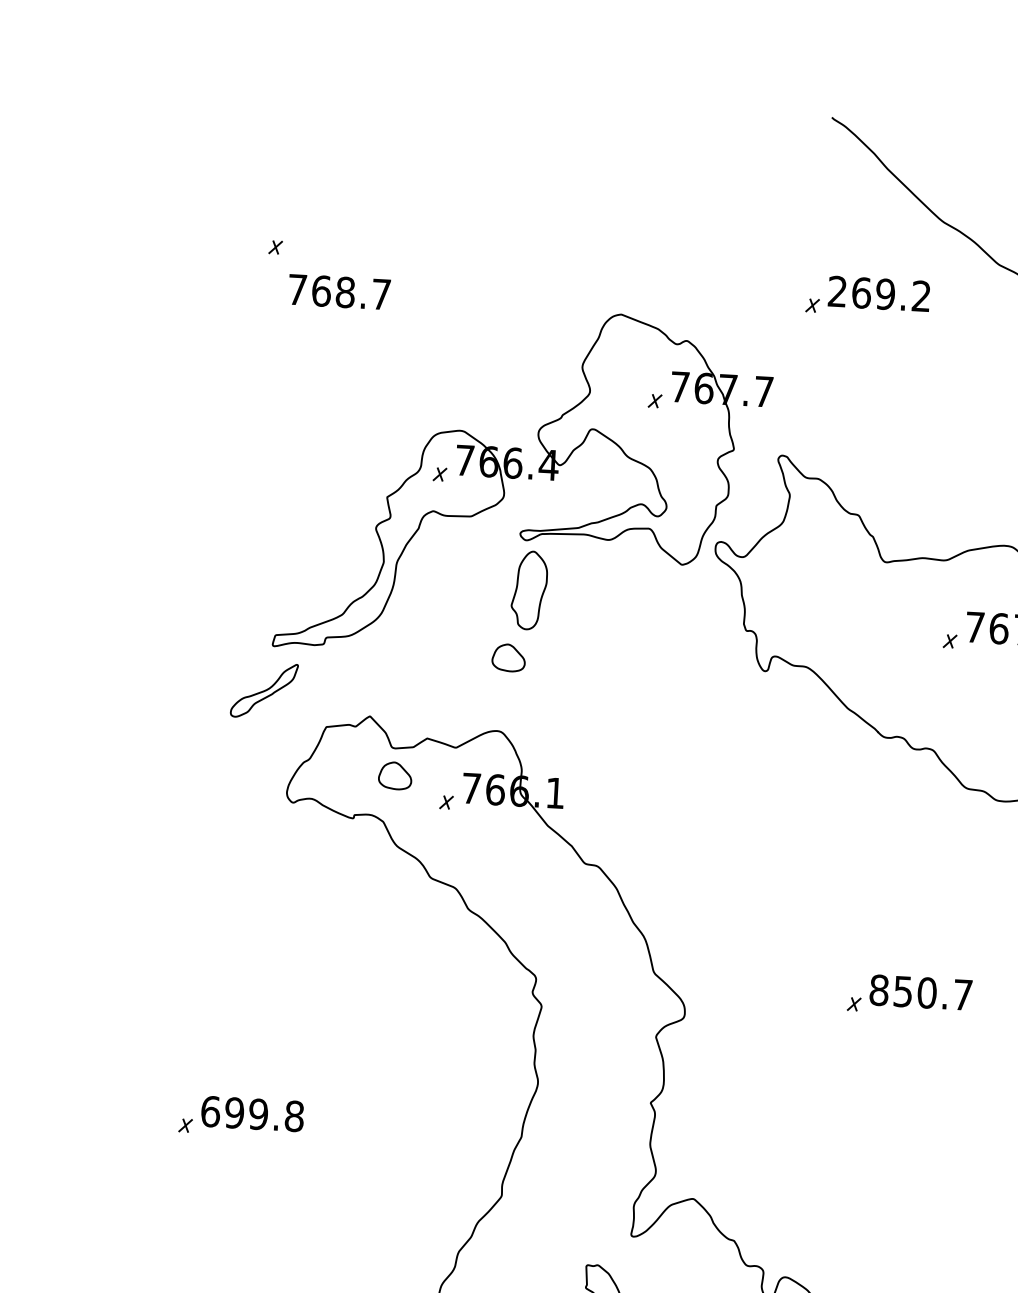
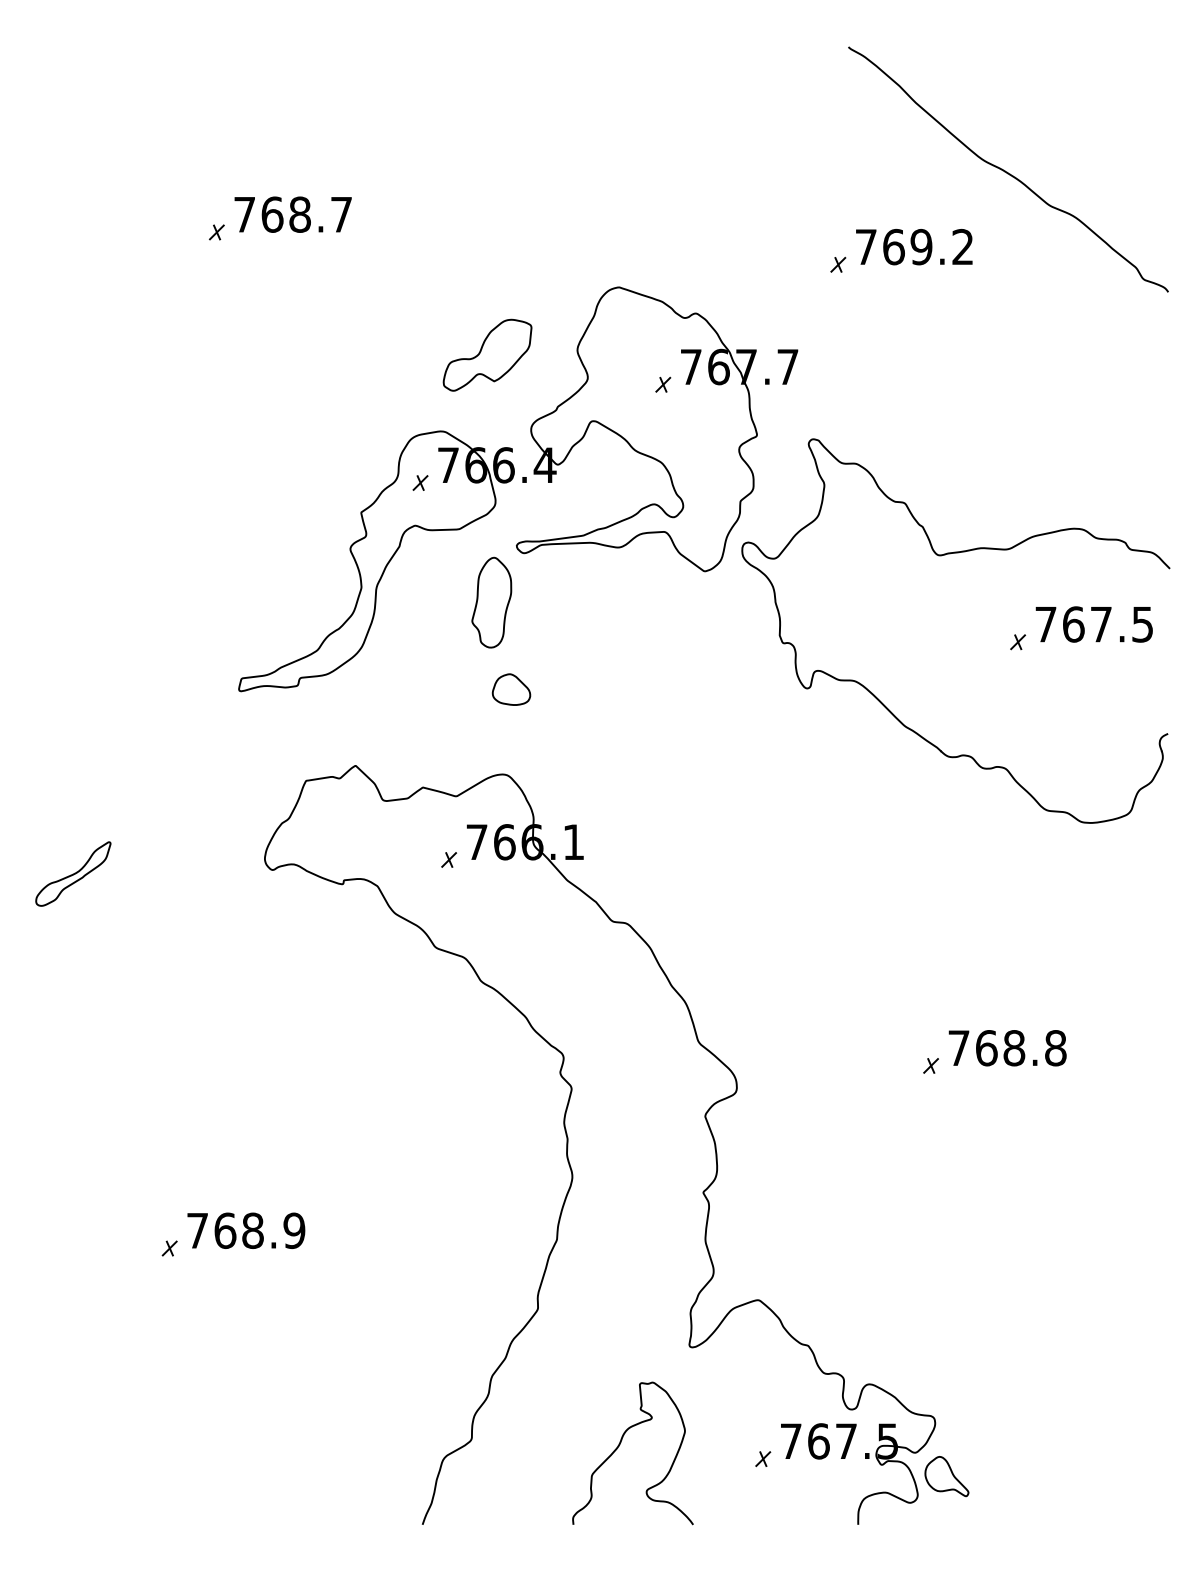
text: (338, 291) -> (292, 214), moved
text: (837, 291) -> (865, 246), 269.2 -> 769.2
part: (504, 366) -> (487, 354), added
part: (529, 590) -> (491, 602), moved
part: (264, 690) -> (73, 873), moved
part: (395, 775) -> (388, 832), removed
text: (921, 992) -> (1007, 1048), 850.7 -> 768.8
text: (252, 1113) -> (246, 1230), 699.8 -> 768.9

